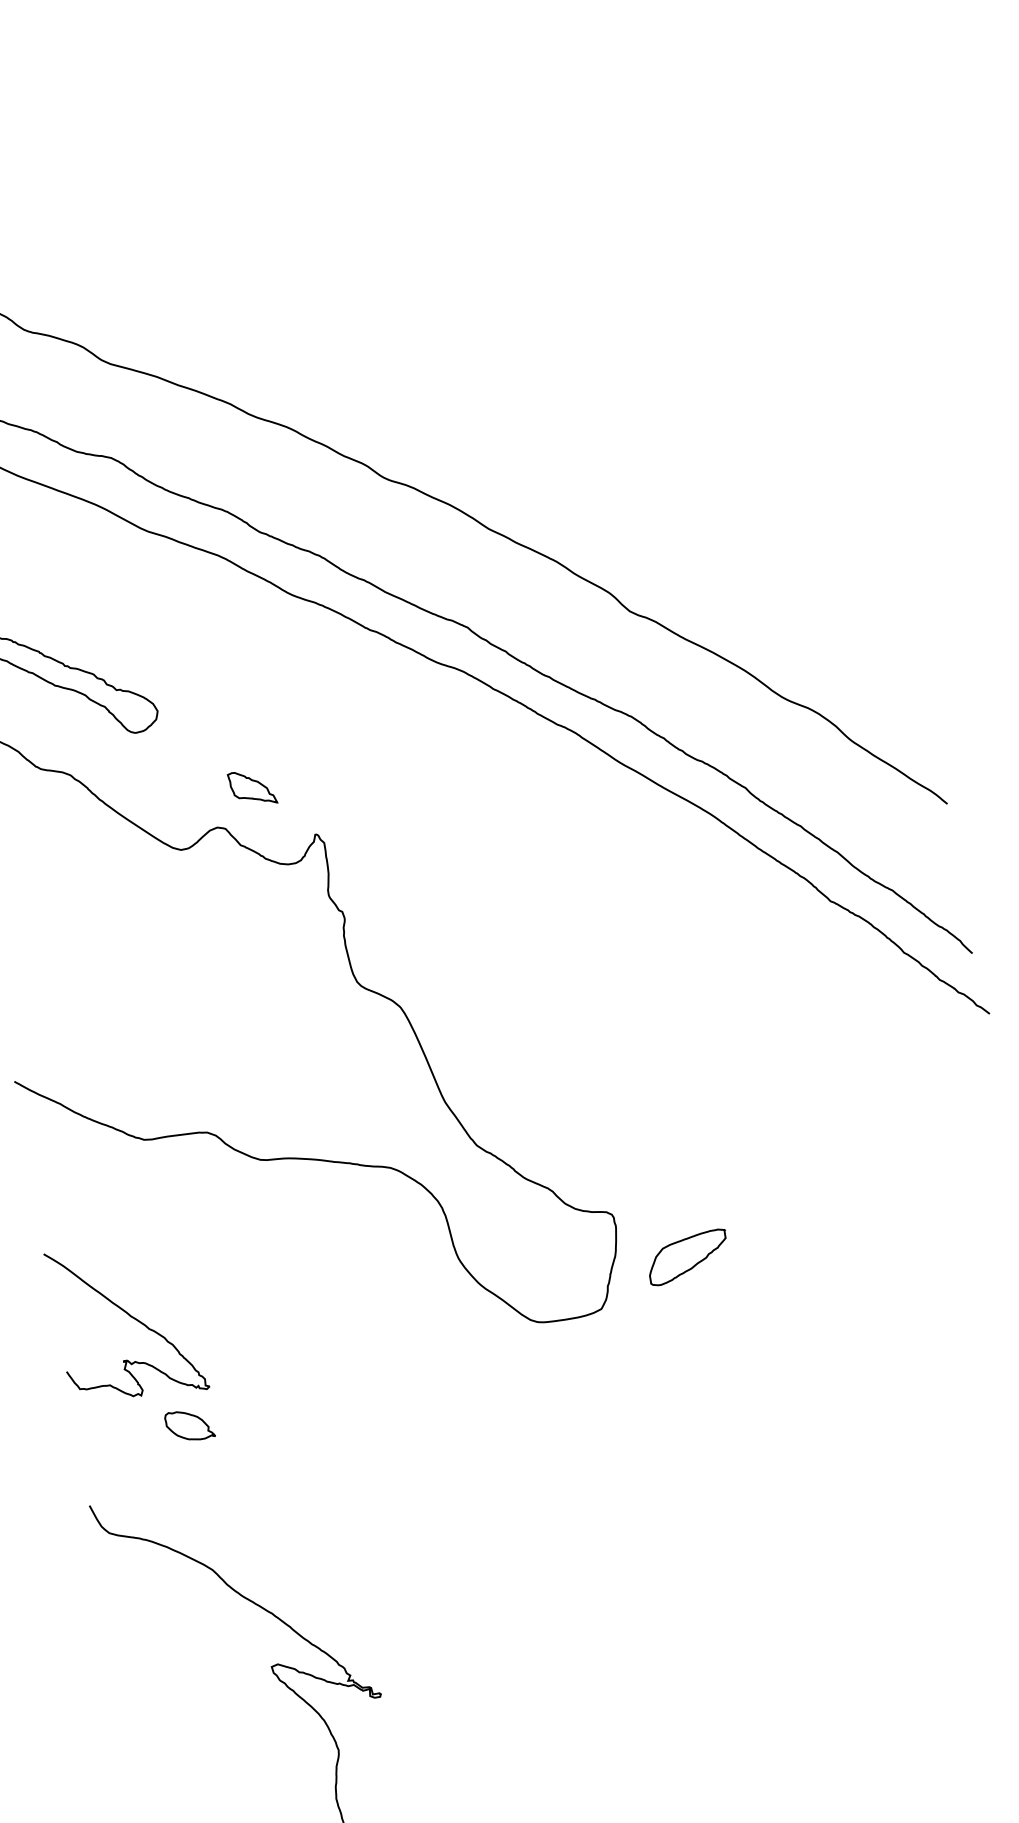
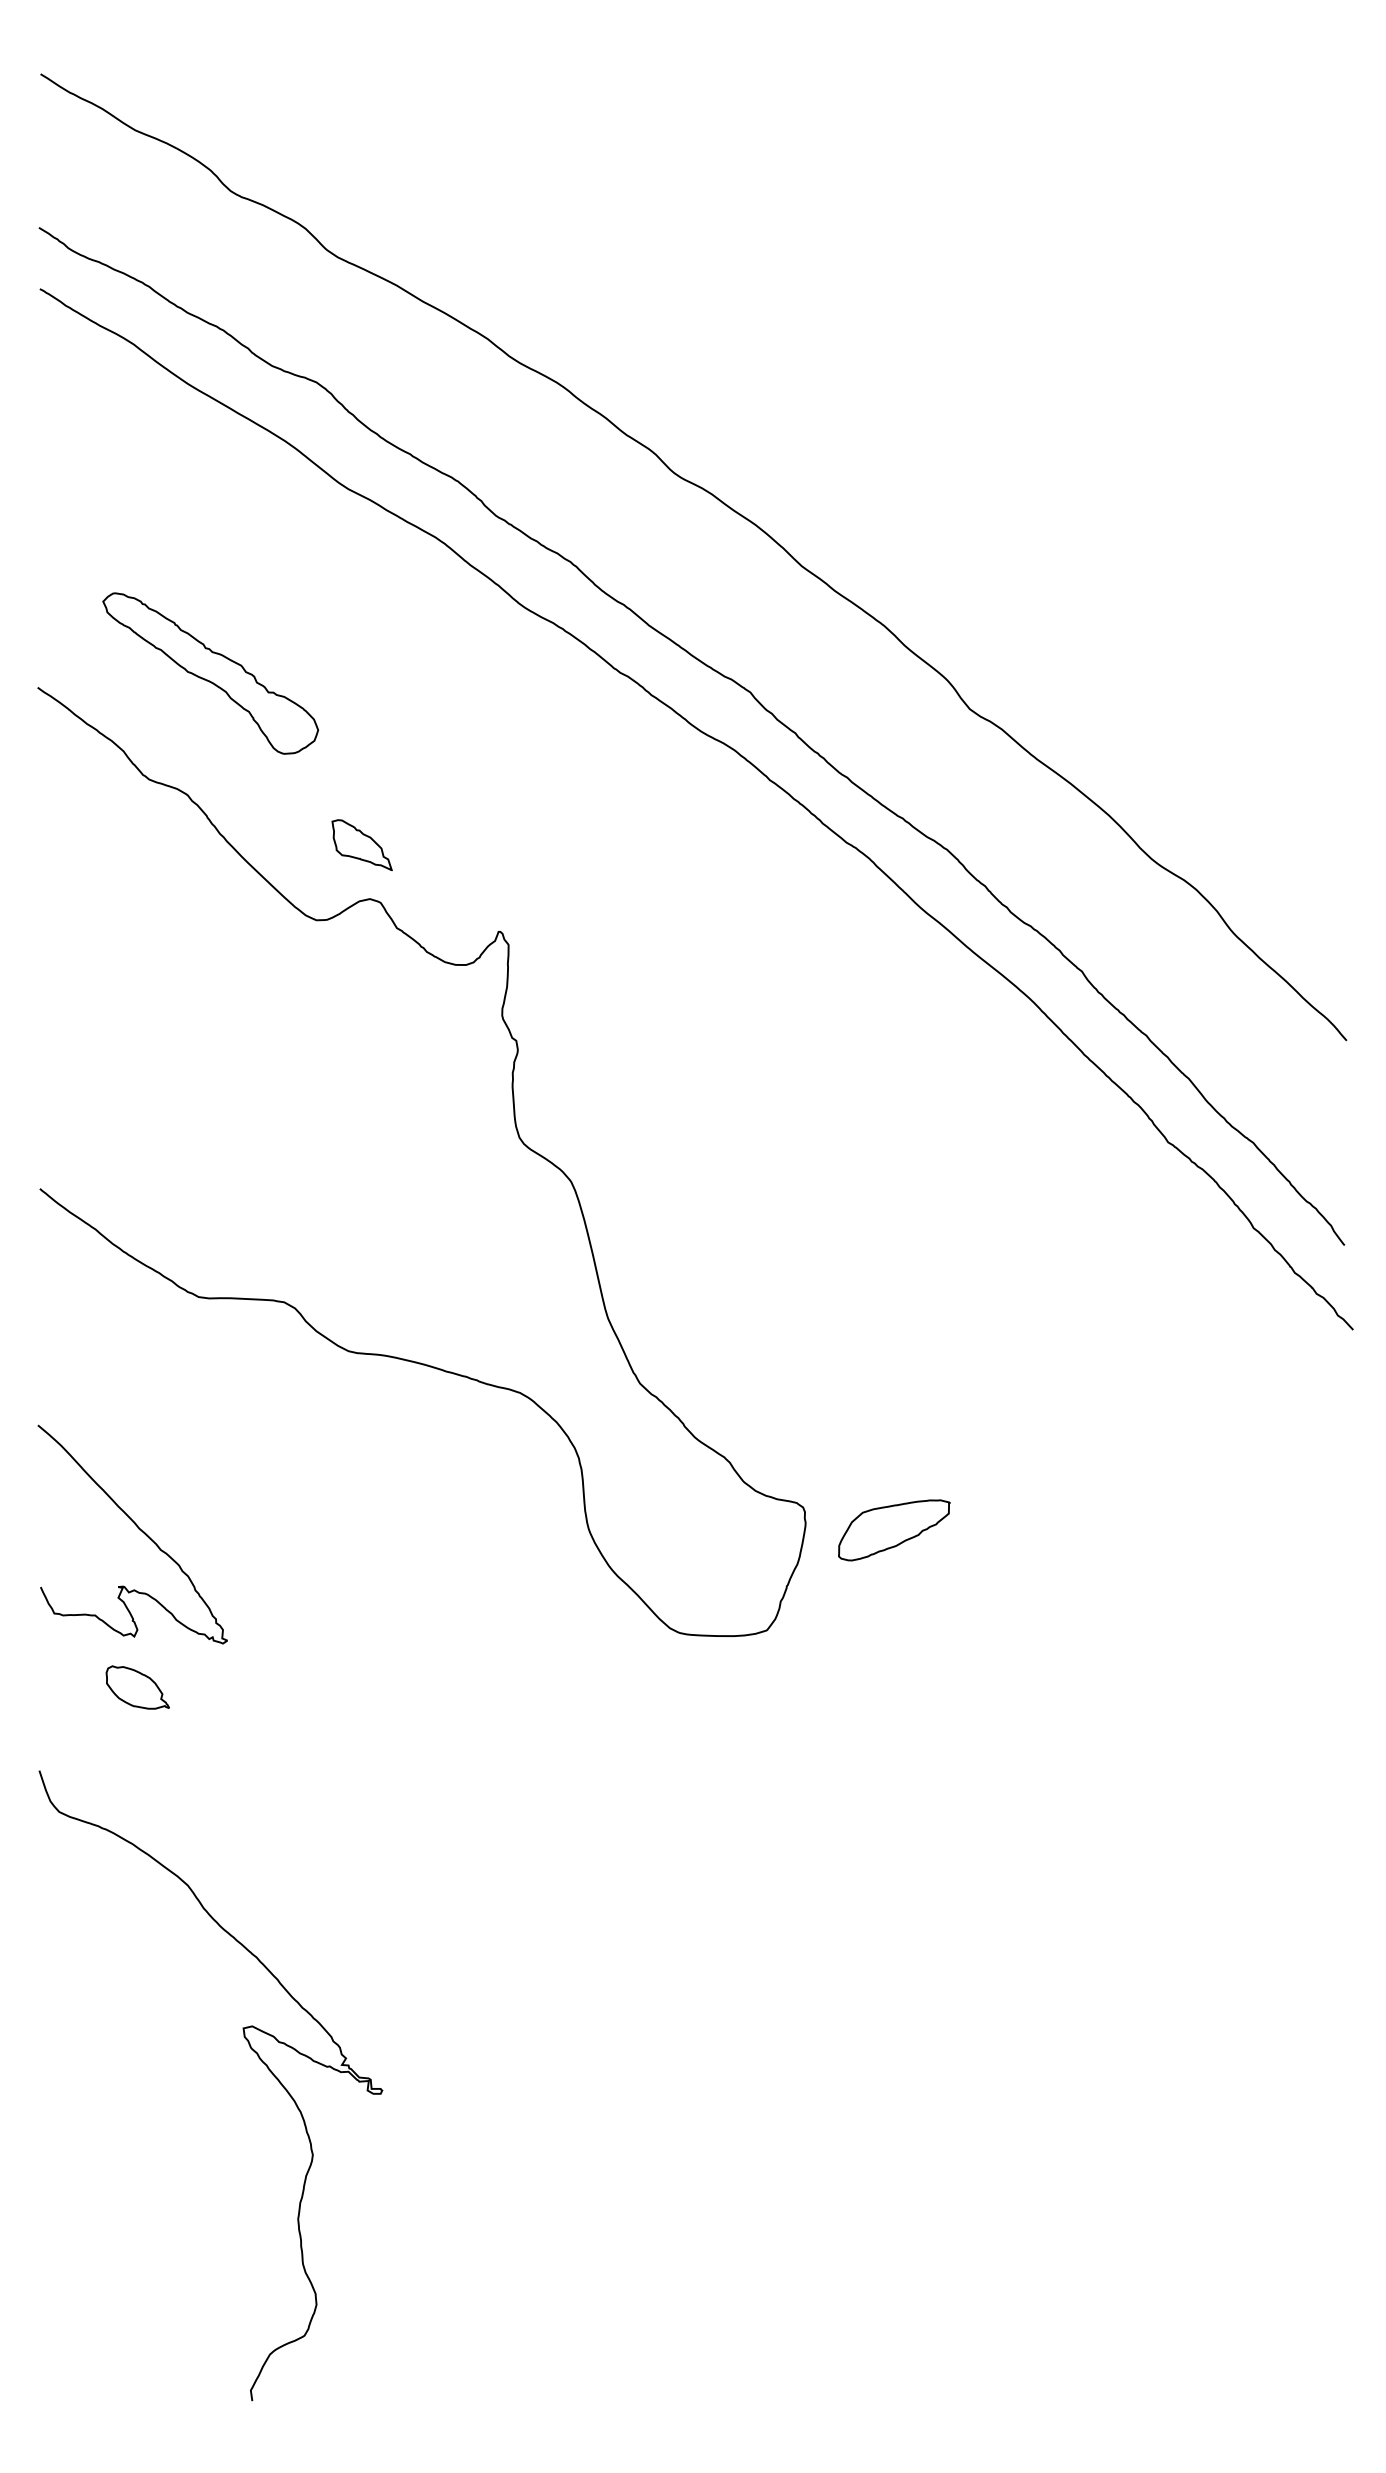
part: (251, 787) -> (361, 844), moved
part: (688, 1257) -> (894, 1530), moved
part: (189, 1425) -> (137, 1687), moved

